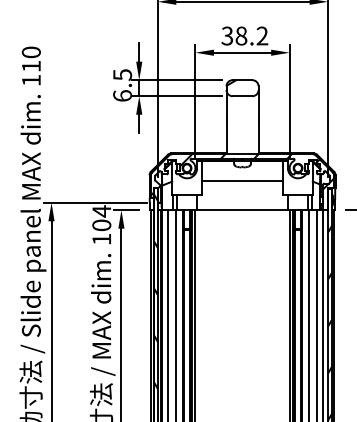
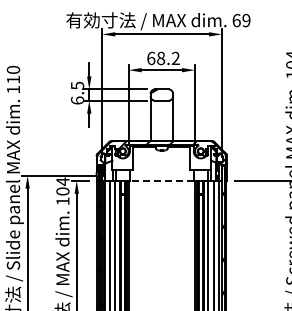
text: (227, 36) -> (151, 58), 38.2 -> 68.2
line: (242, 181) -> (161, 160), removed
line: (242, 209) -> (161, 180), solid -> dashed

